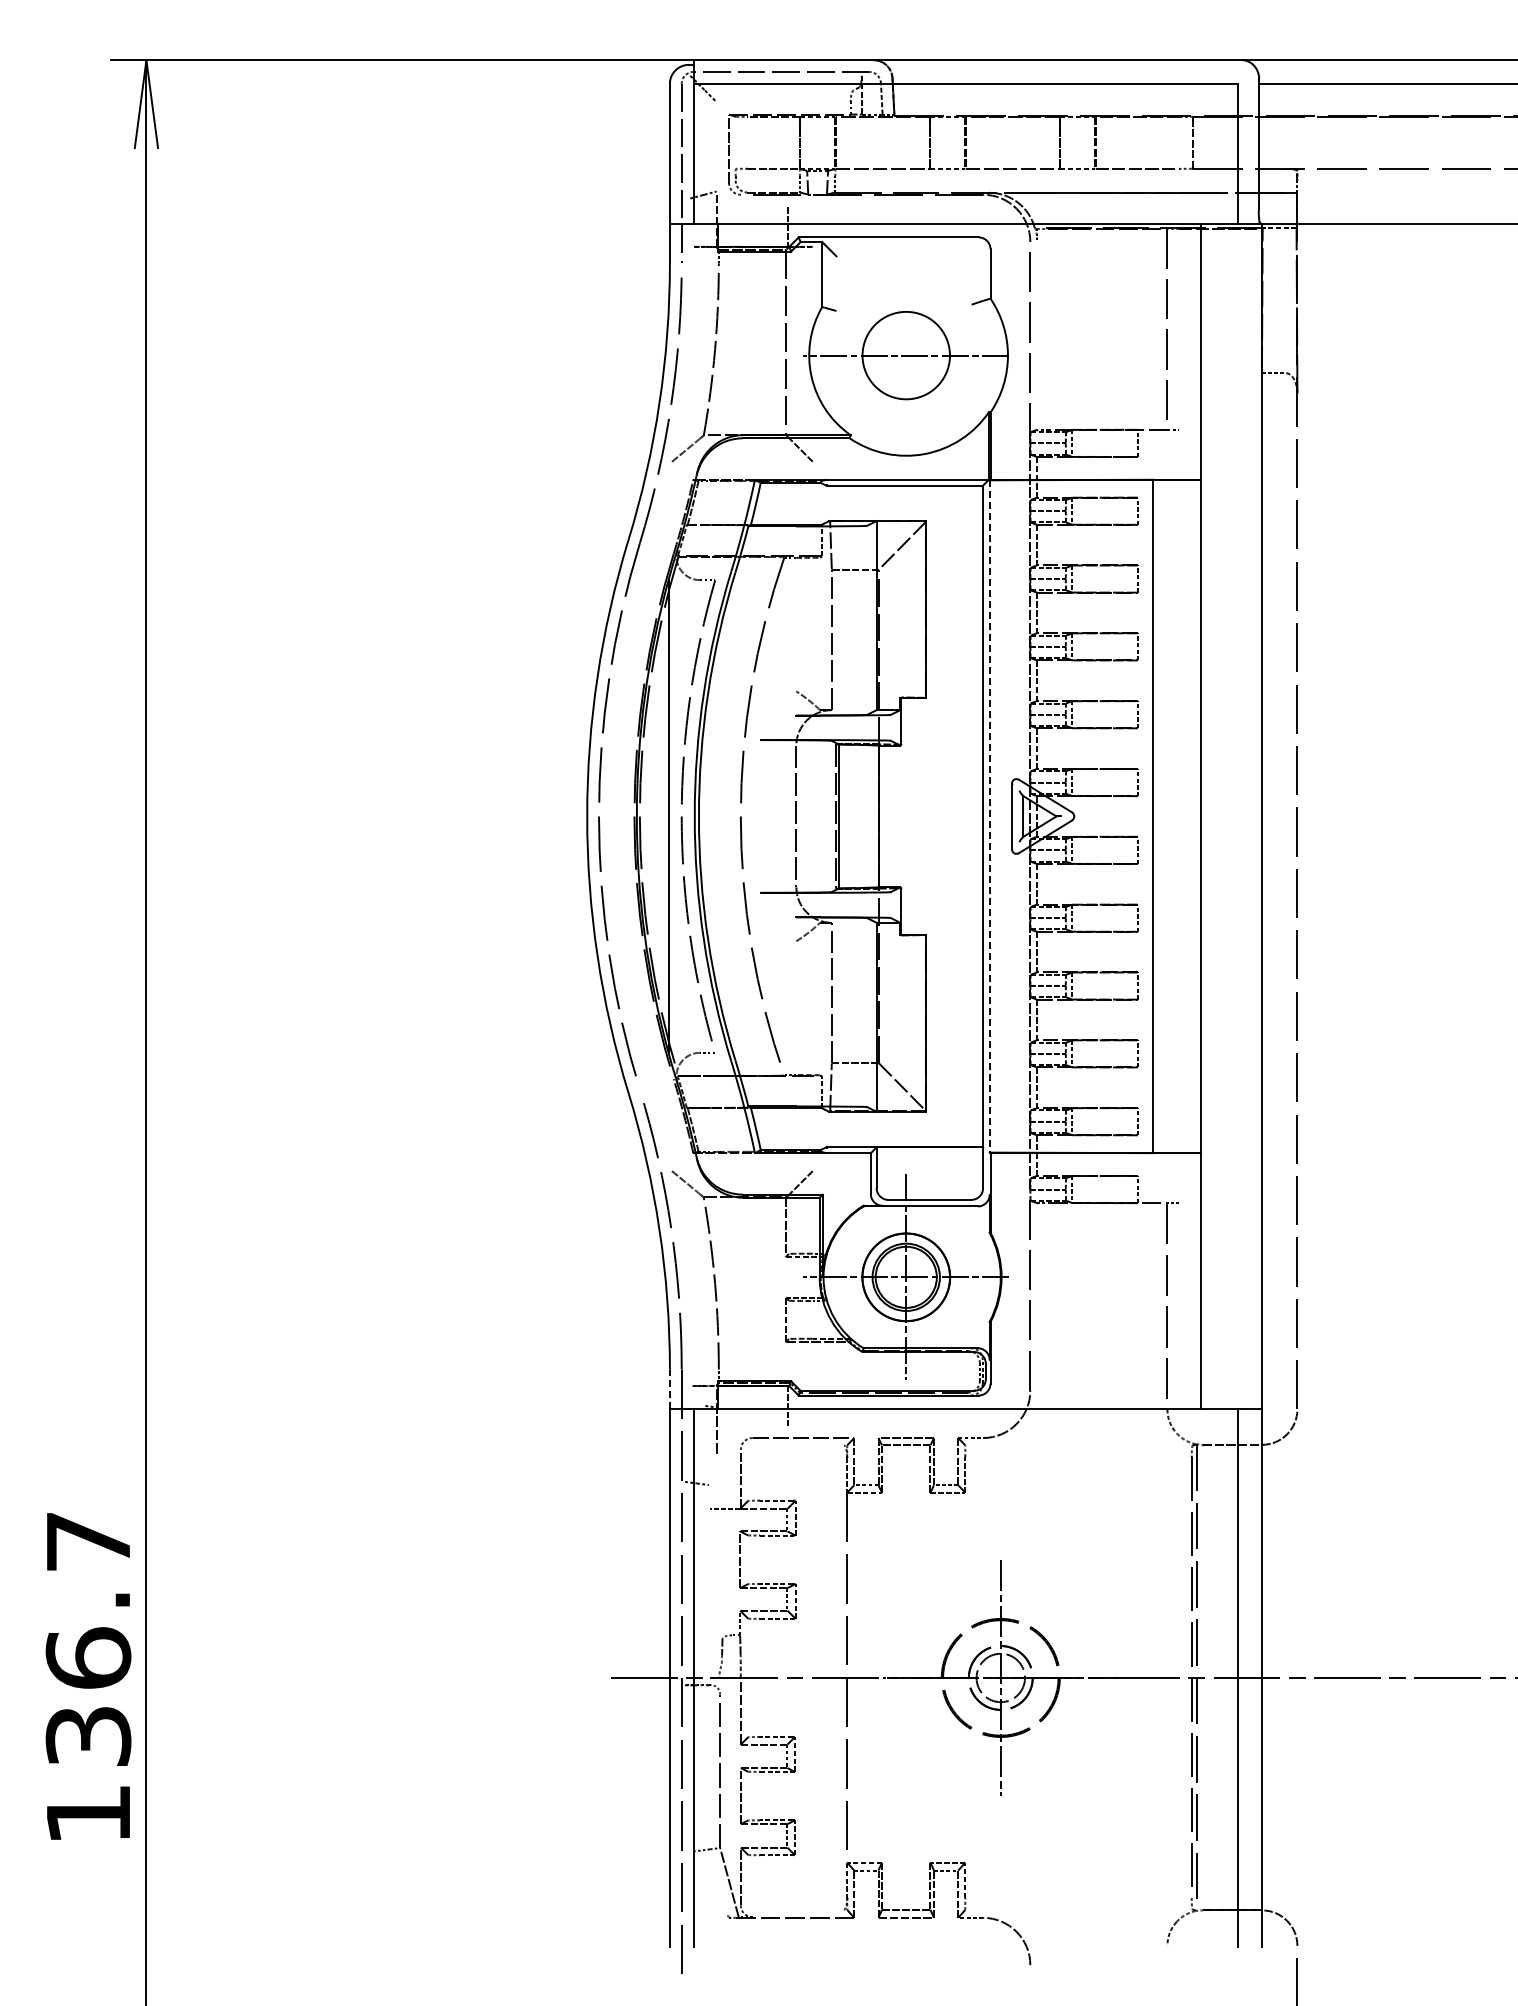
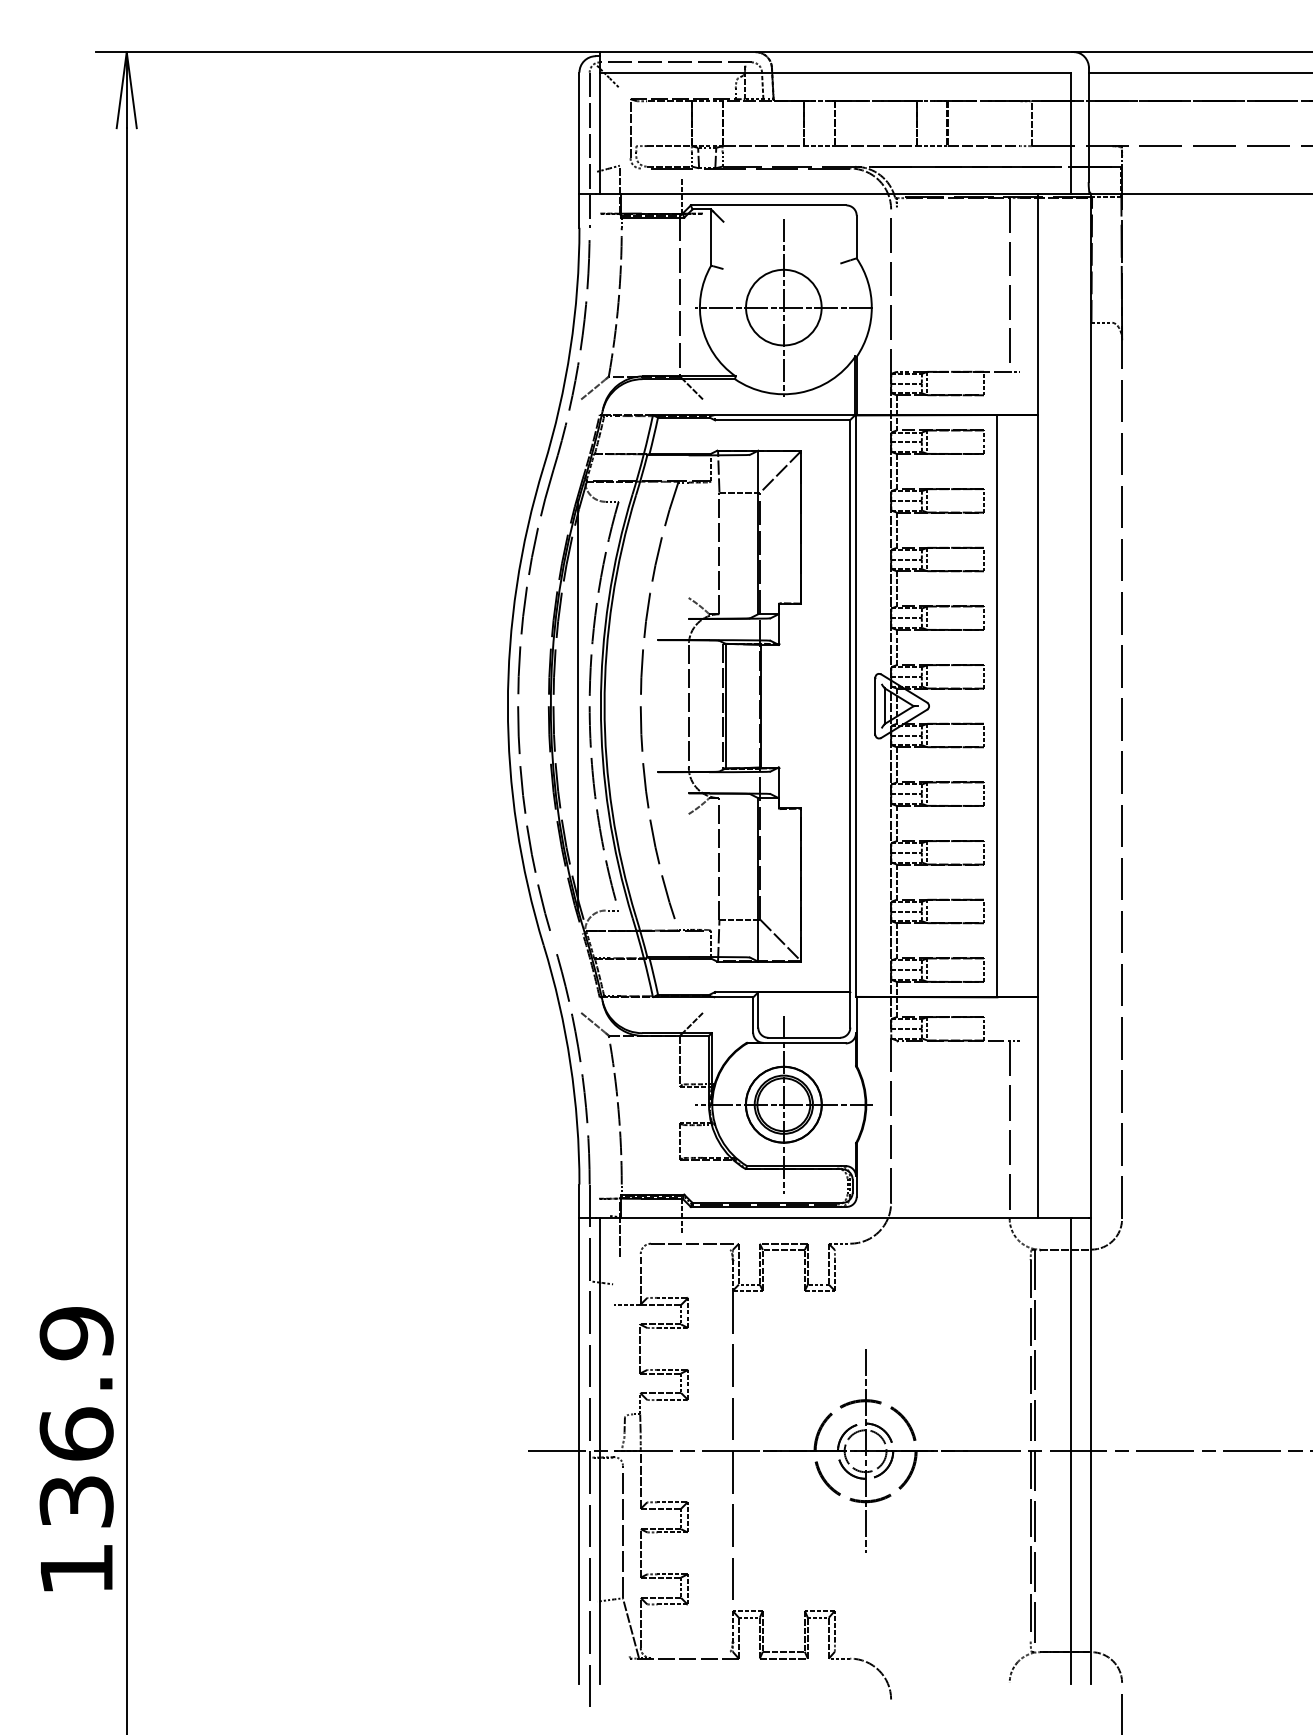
line: (906, 355) -> (784, 307), added
line: (989, 816) -> (855, 706), dashed -> solid
line: (669, 1388) -> (579, 1200), dashed -> solid
text: (88, 1541) -> (76, 1333), 136.7 -> 136.9

